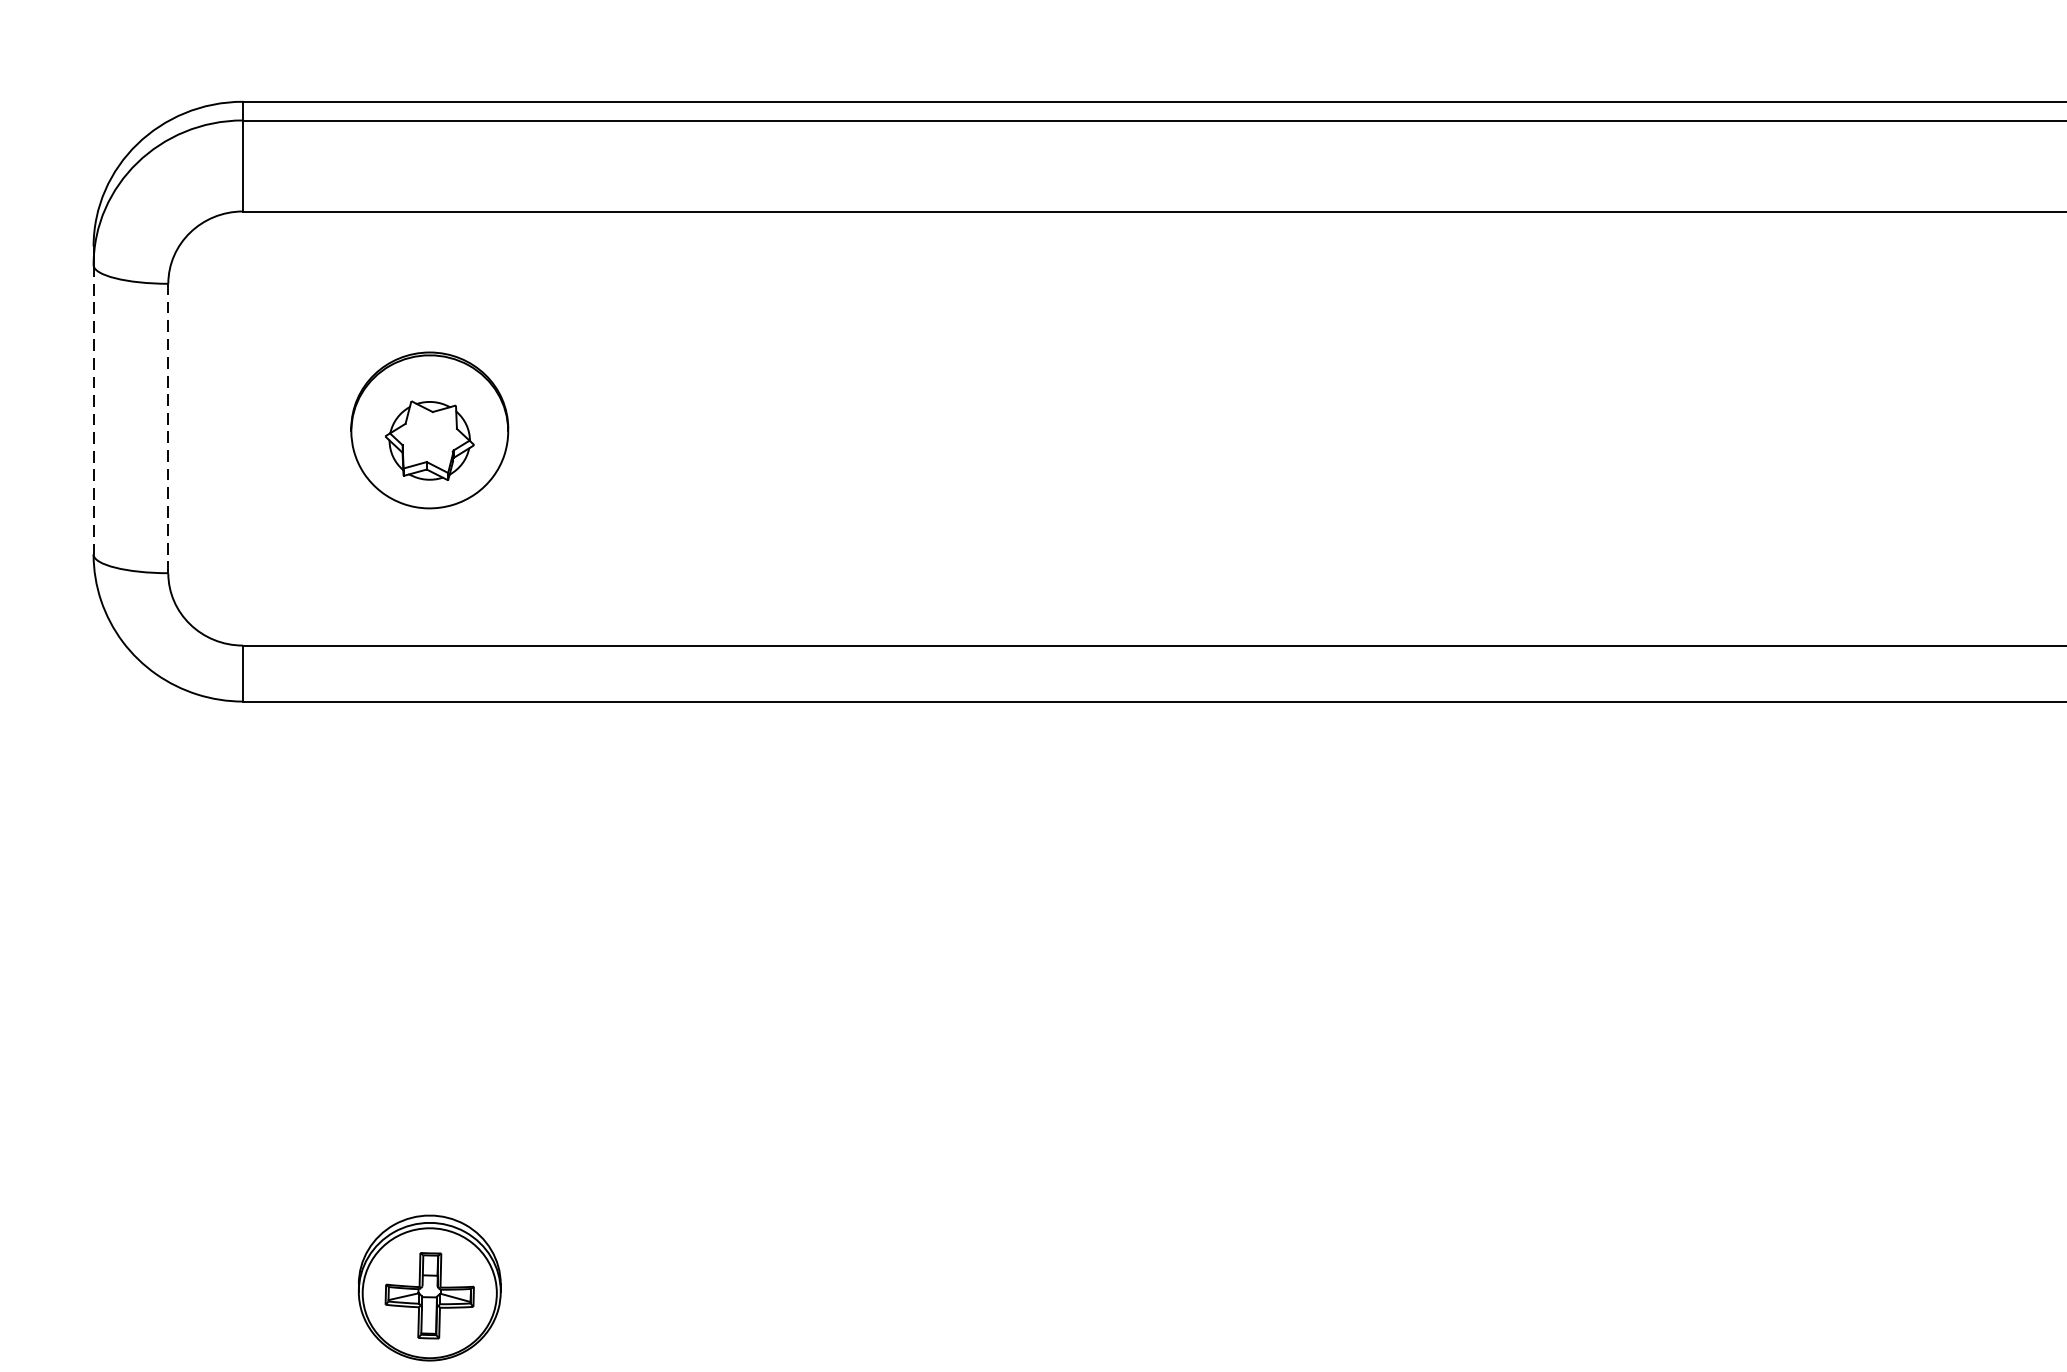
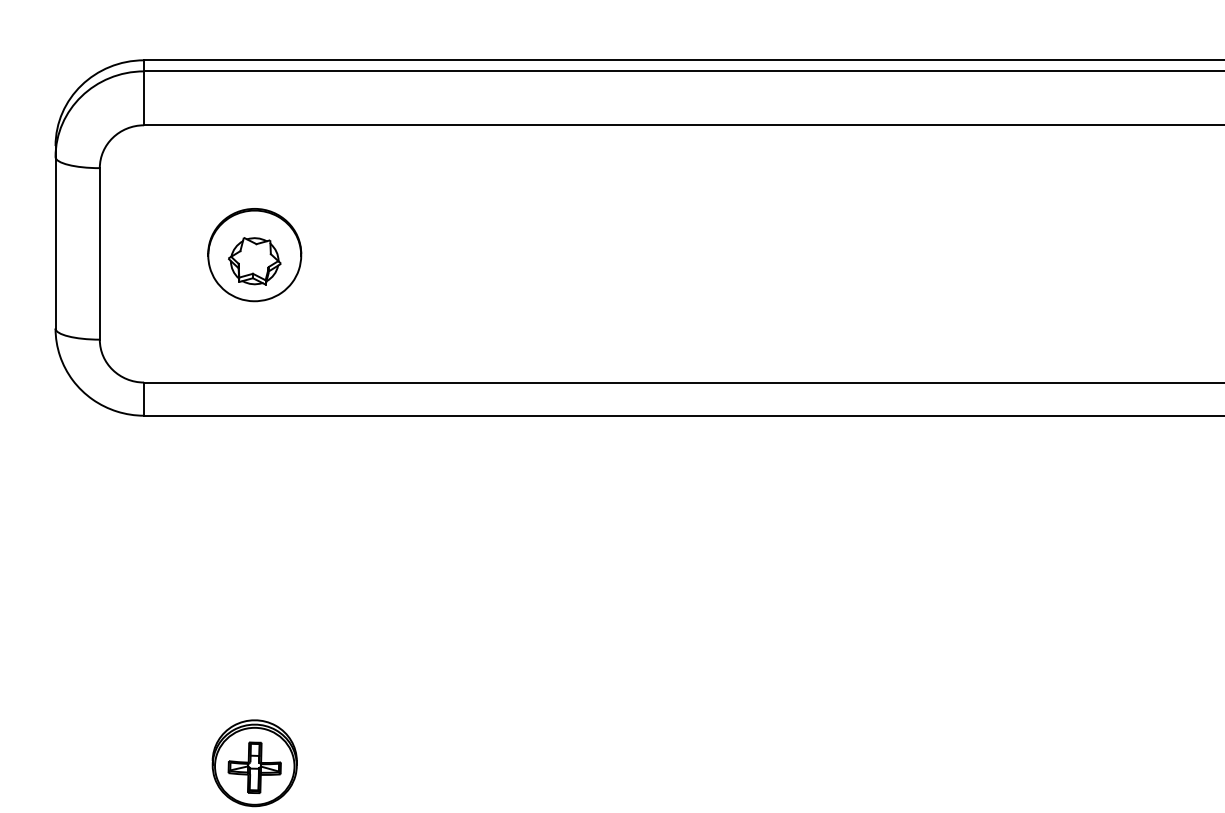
line: (93, 409) -> (55, 242), dashed -> solid
line: (167, 427) -> (99, 253), dashed -> solid

